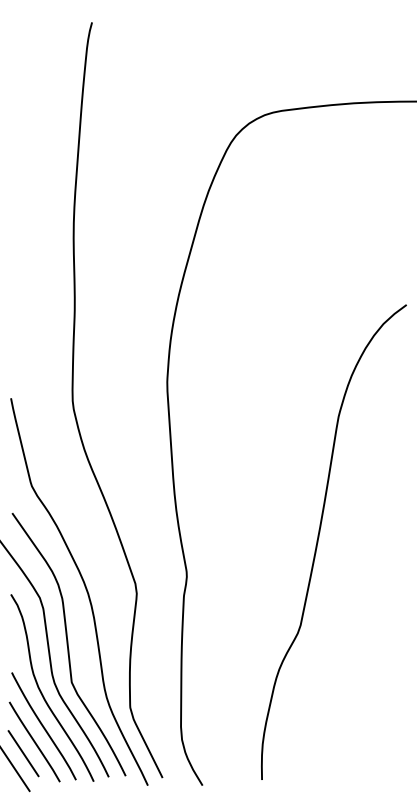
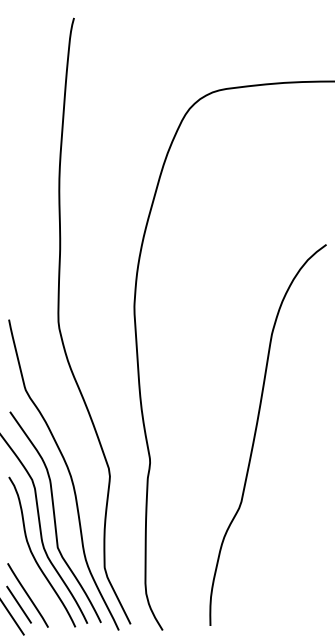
curve: (43, 726) -> (35, 583), removed

